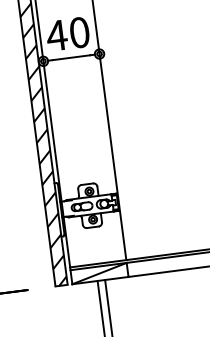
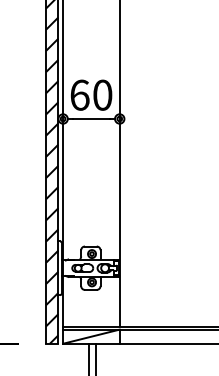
text: (56, 34) -> (79, 94), 40 -> 60

